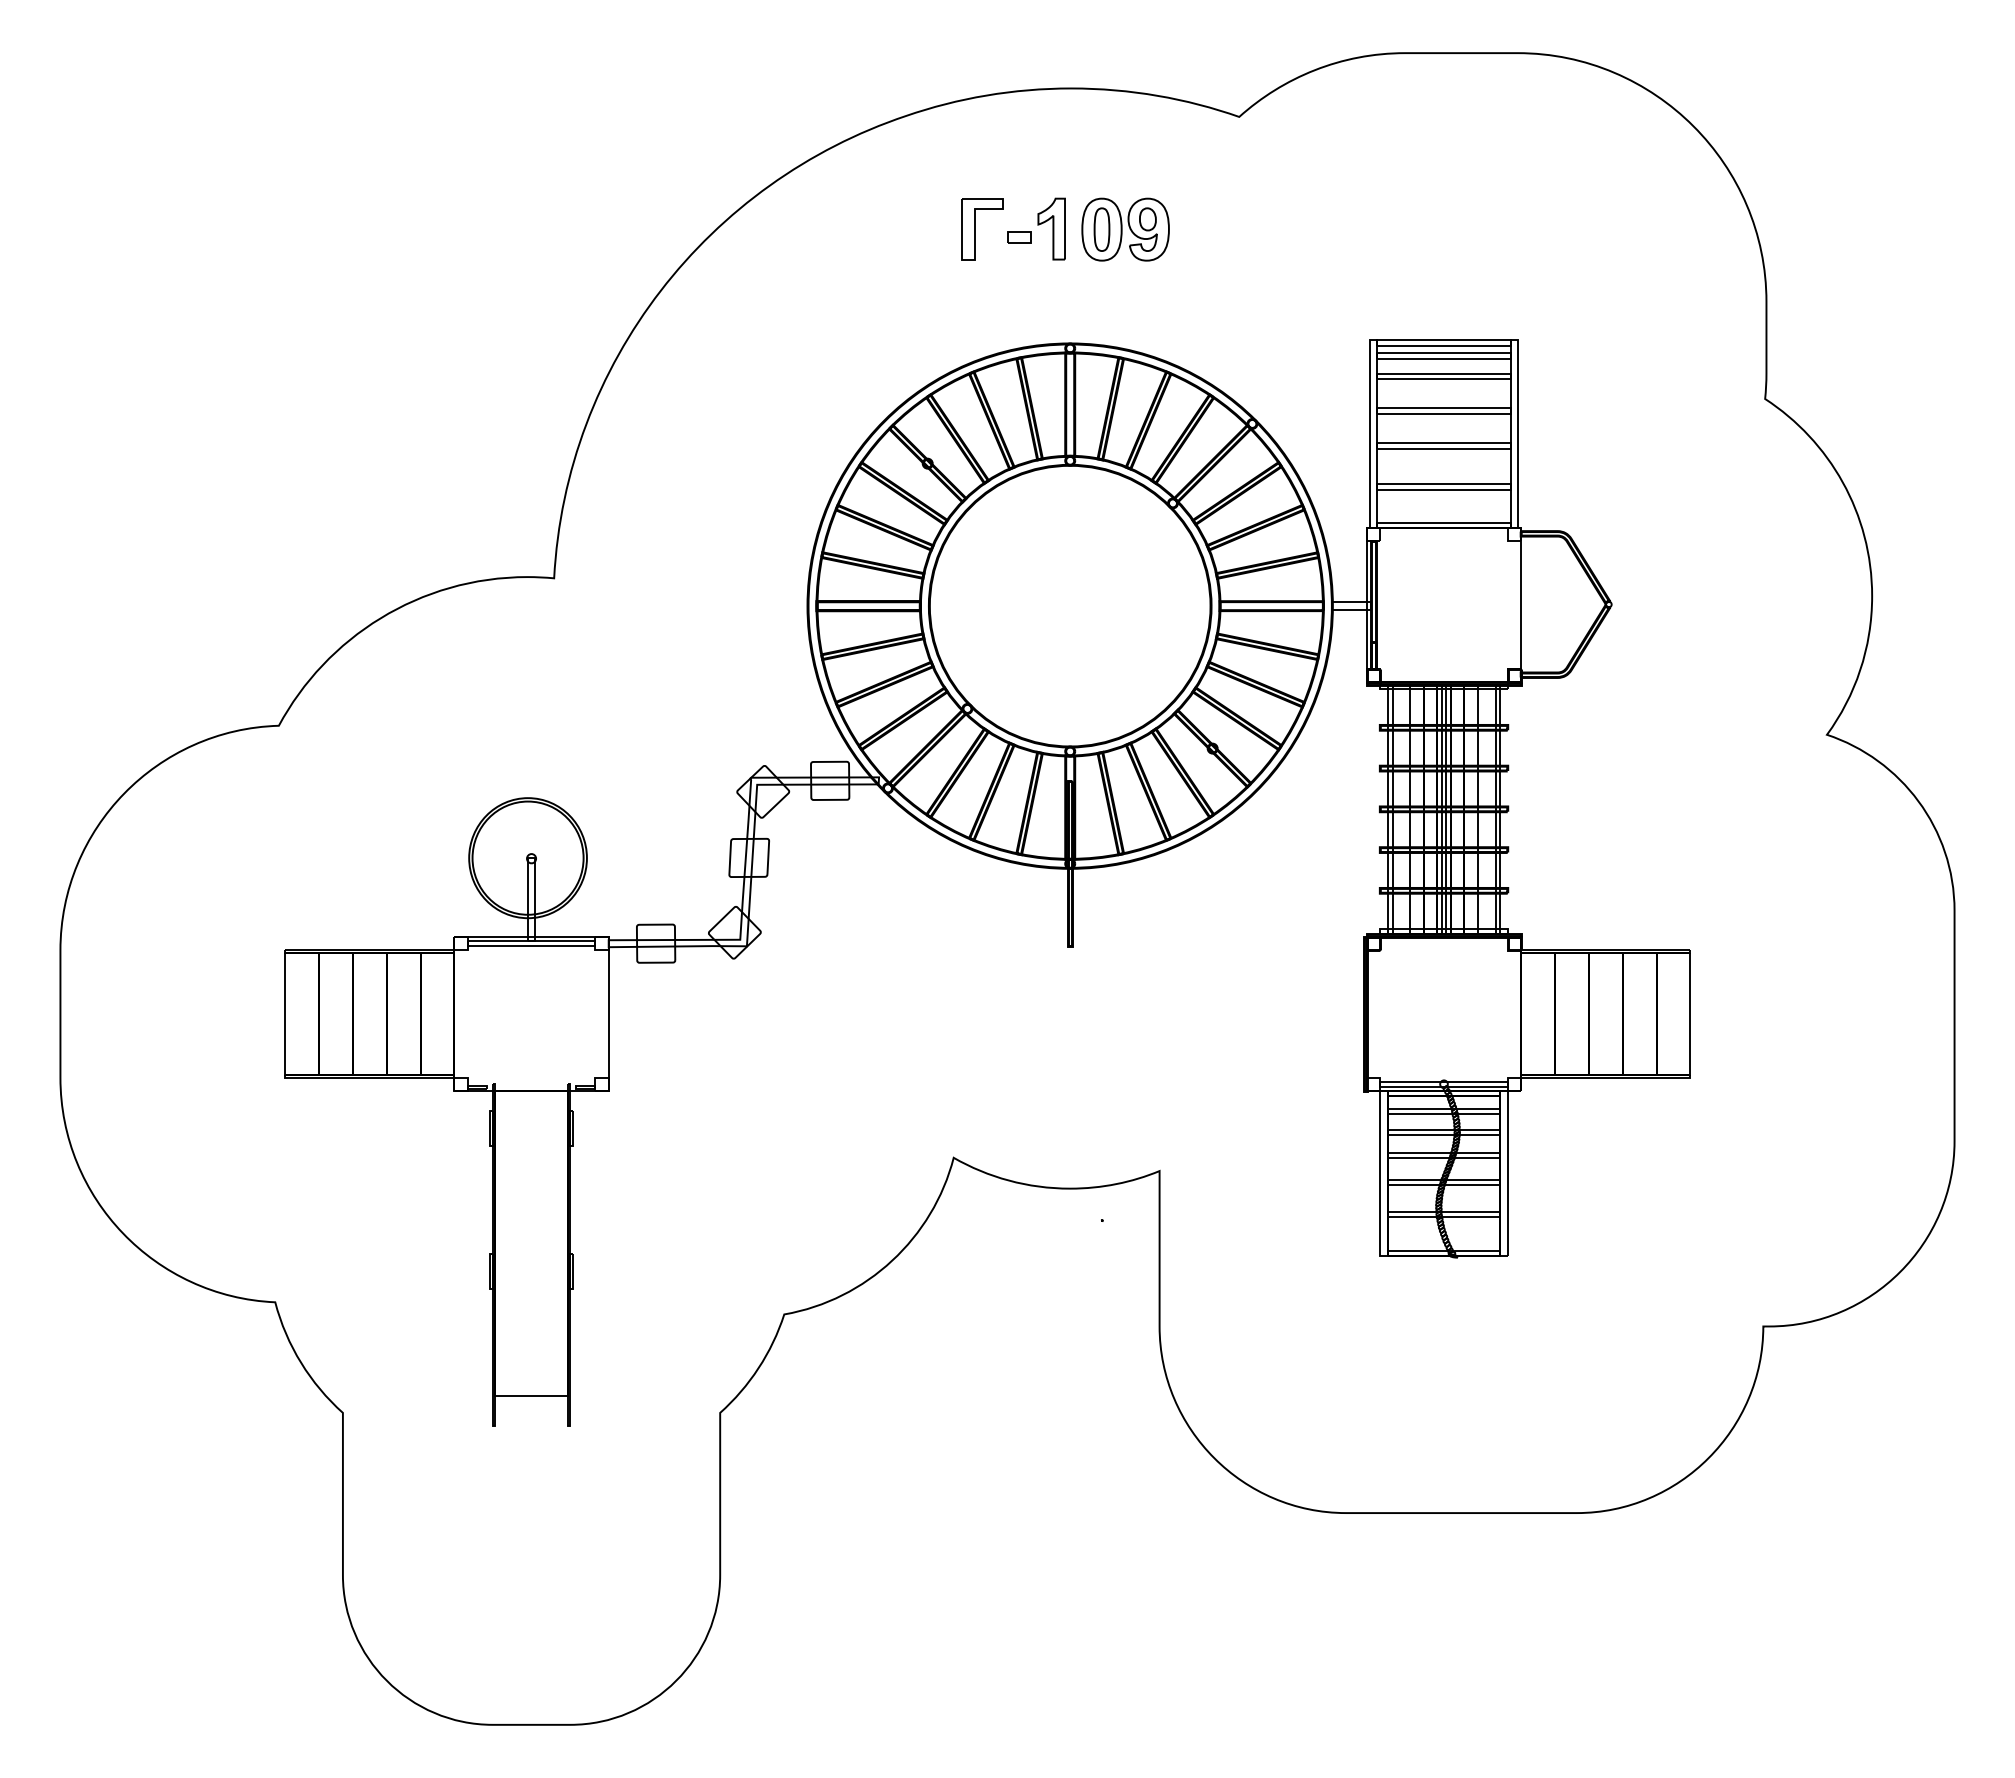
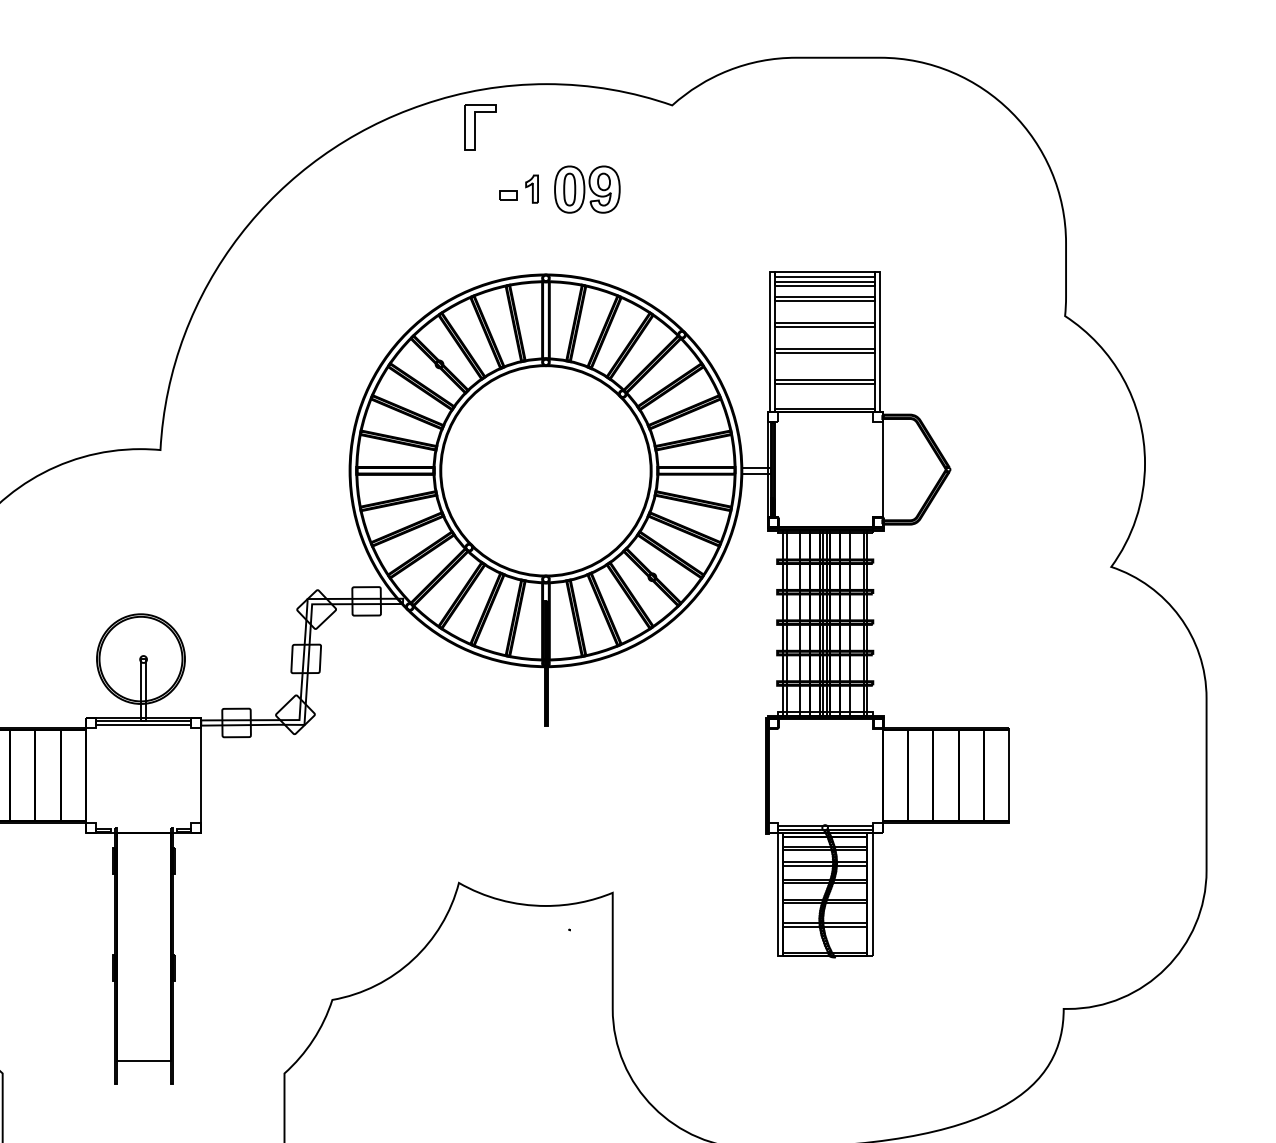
part: (1051, 228) -> (531, 188), size x0.6
part: (975, 229) -> (475, 127), moved

